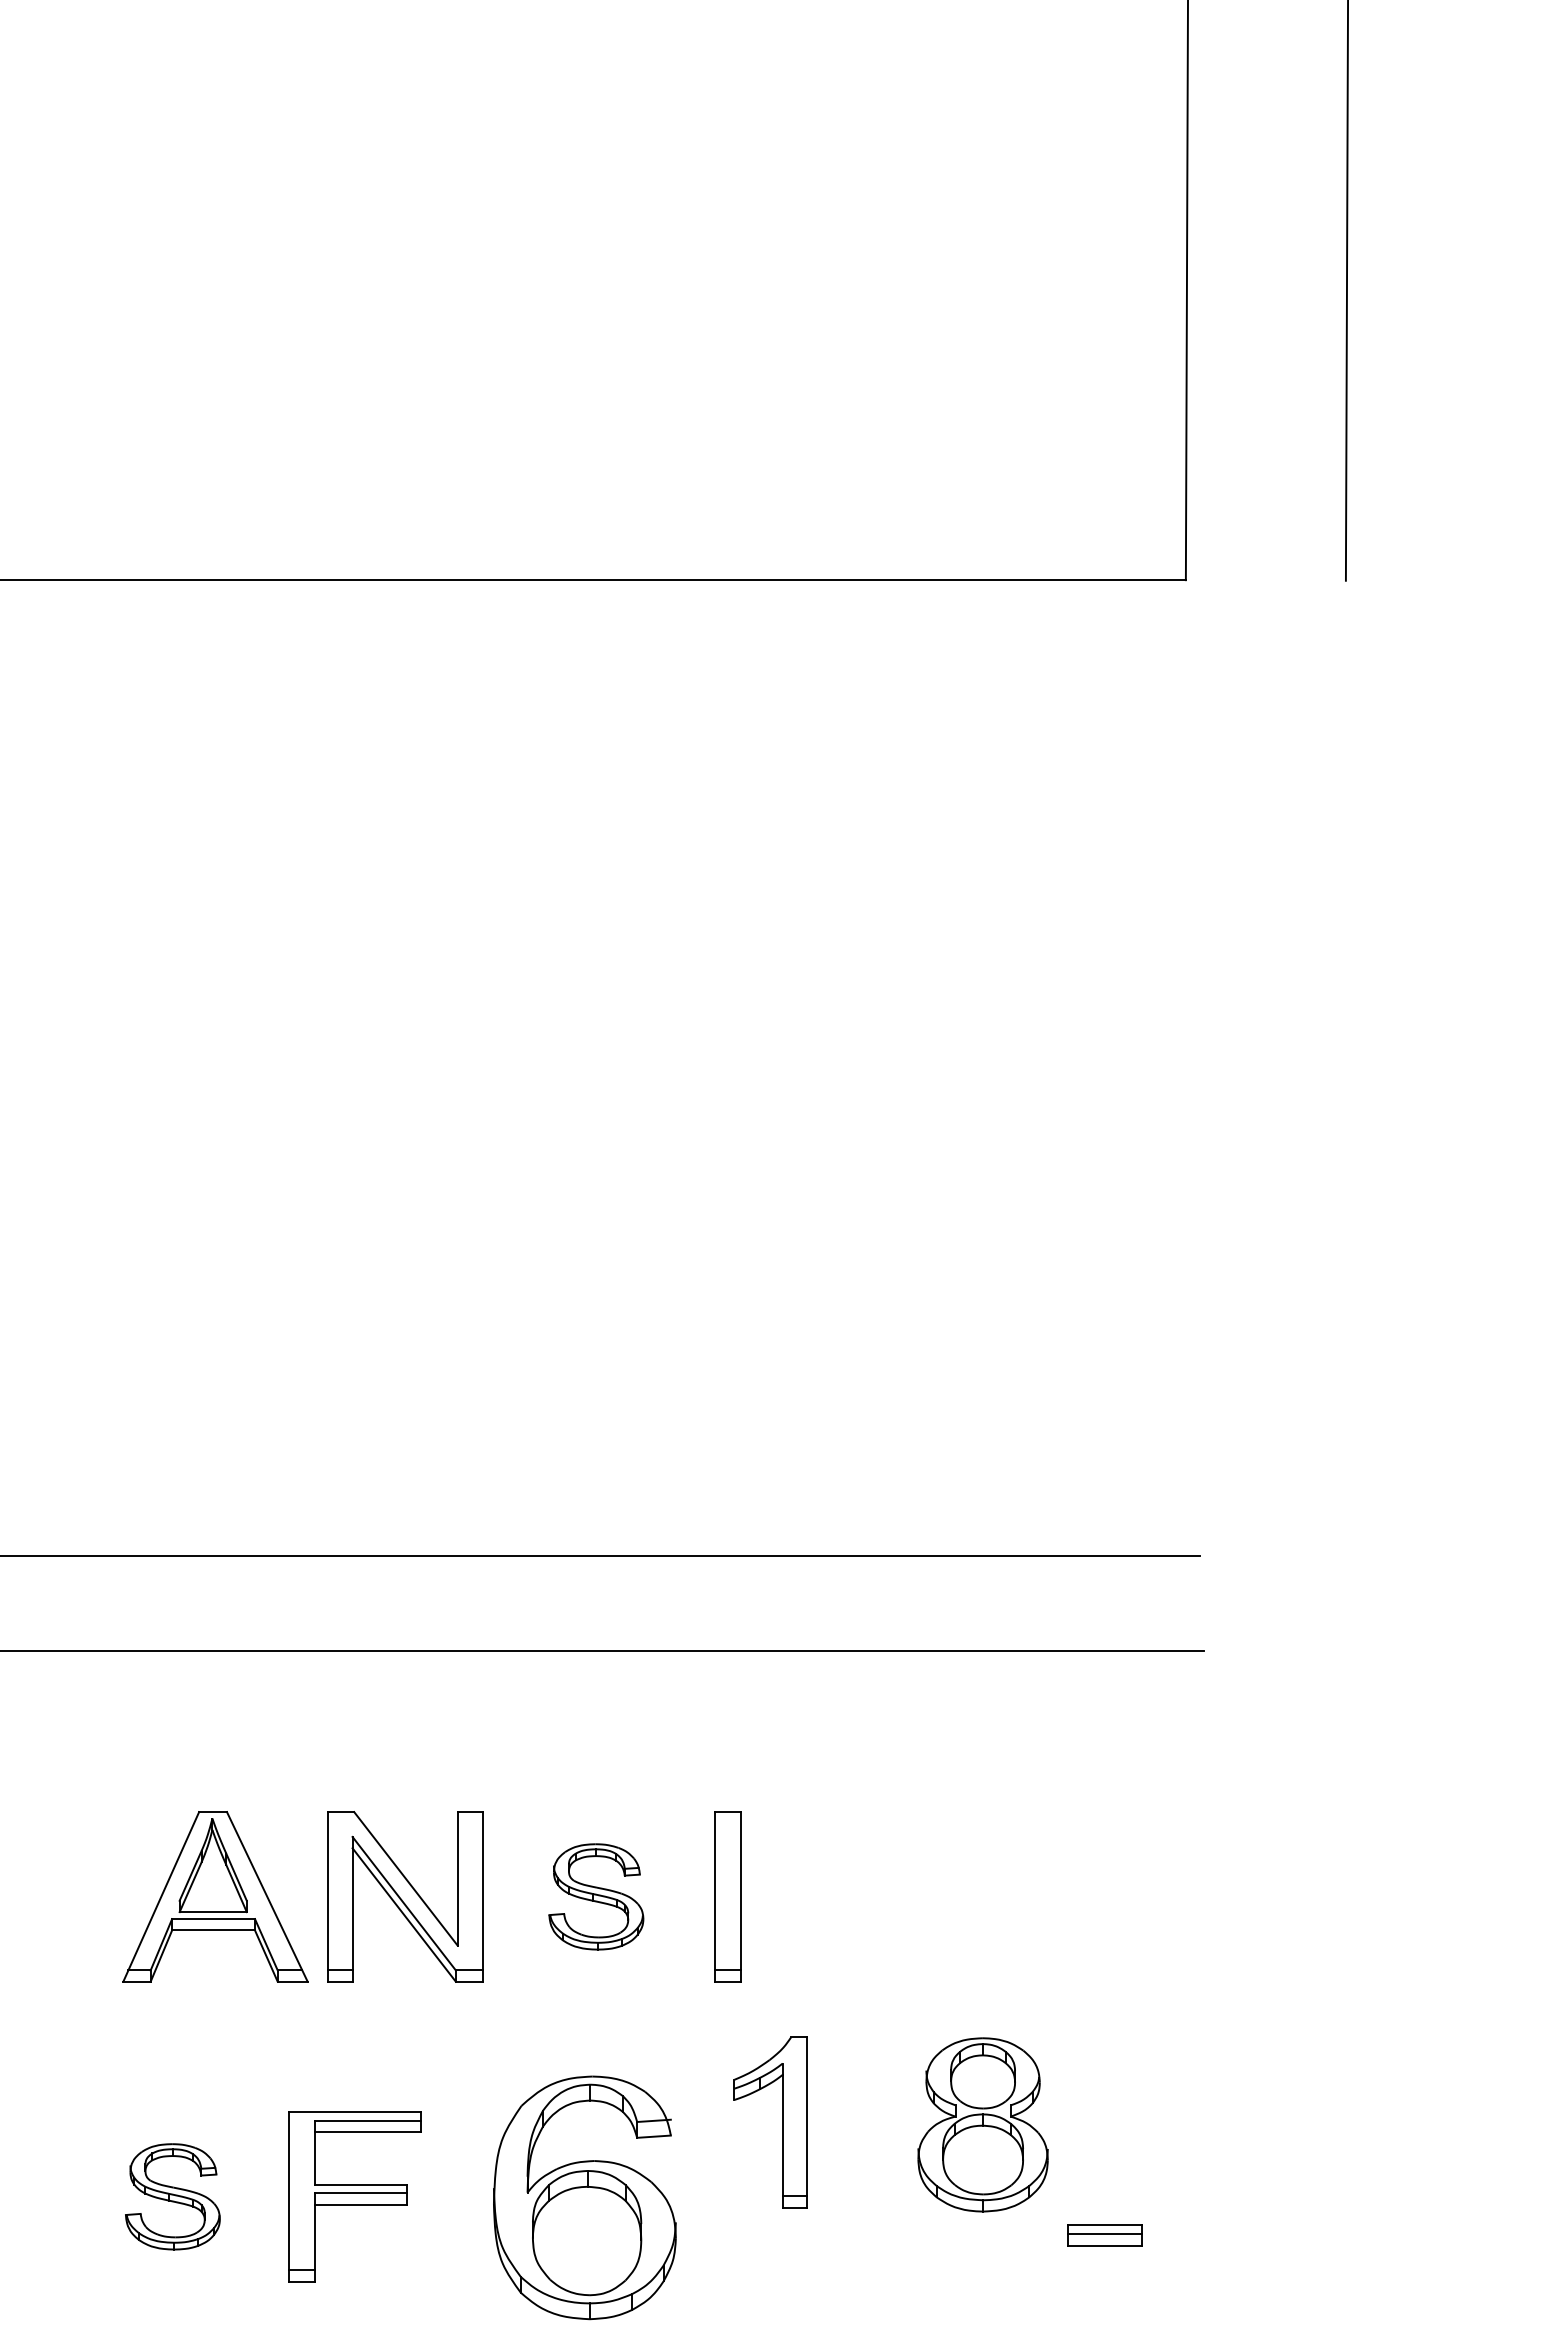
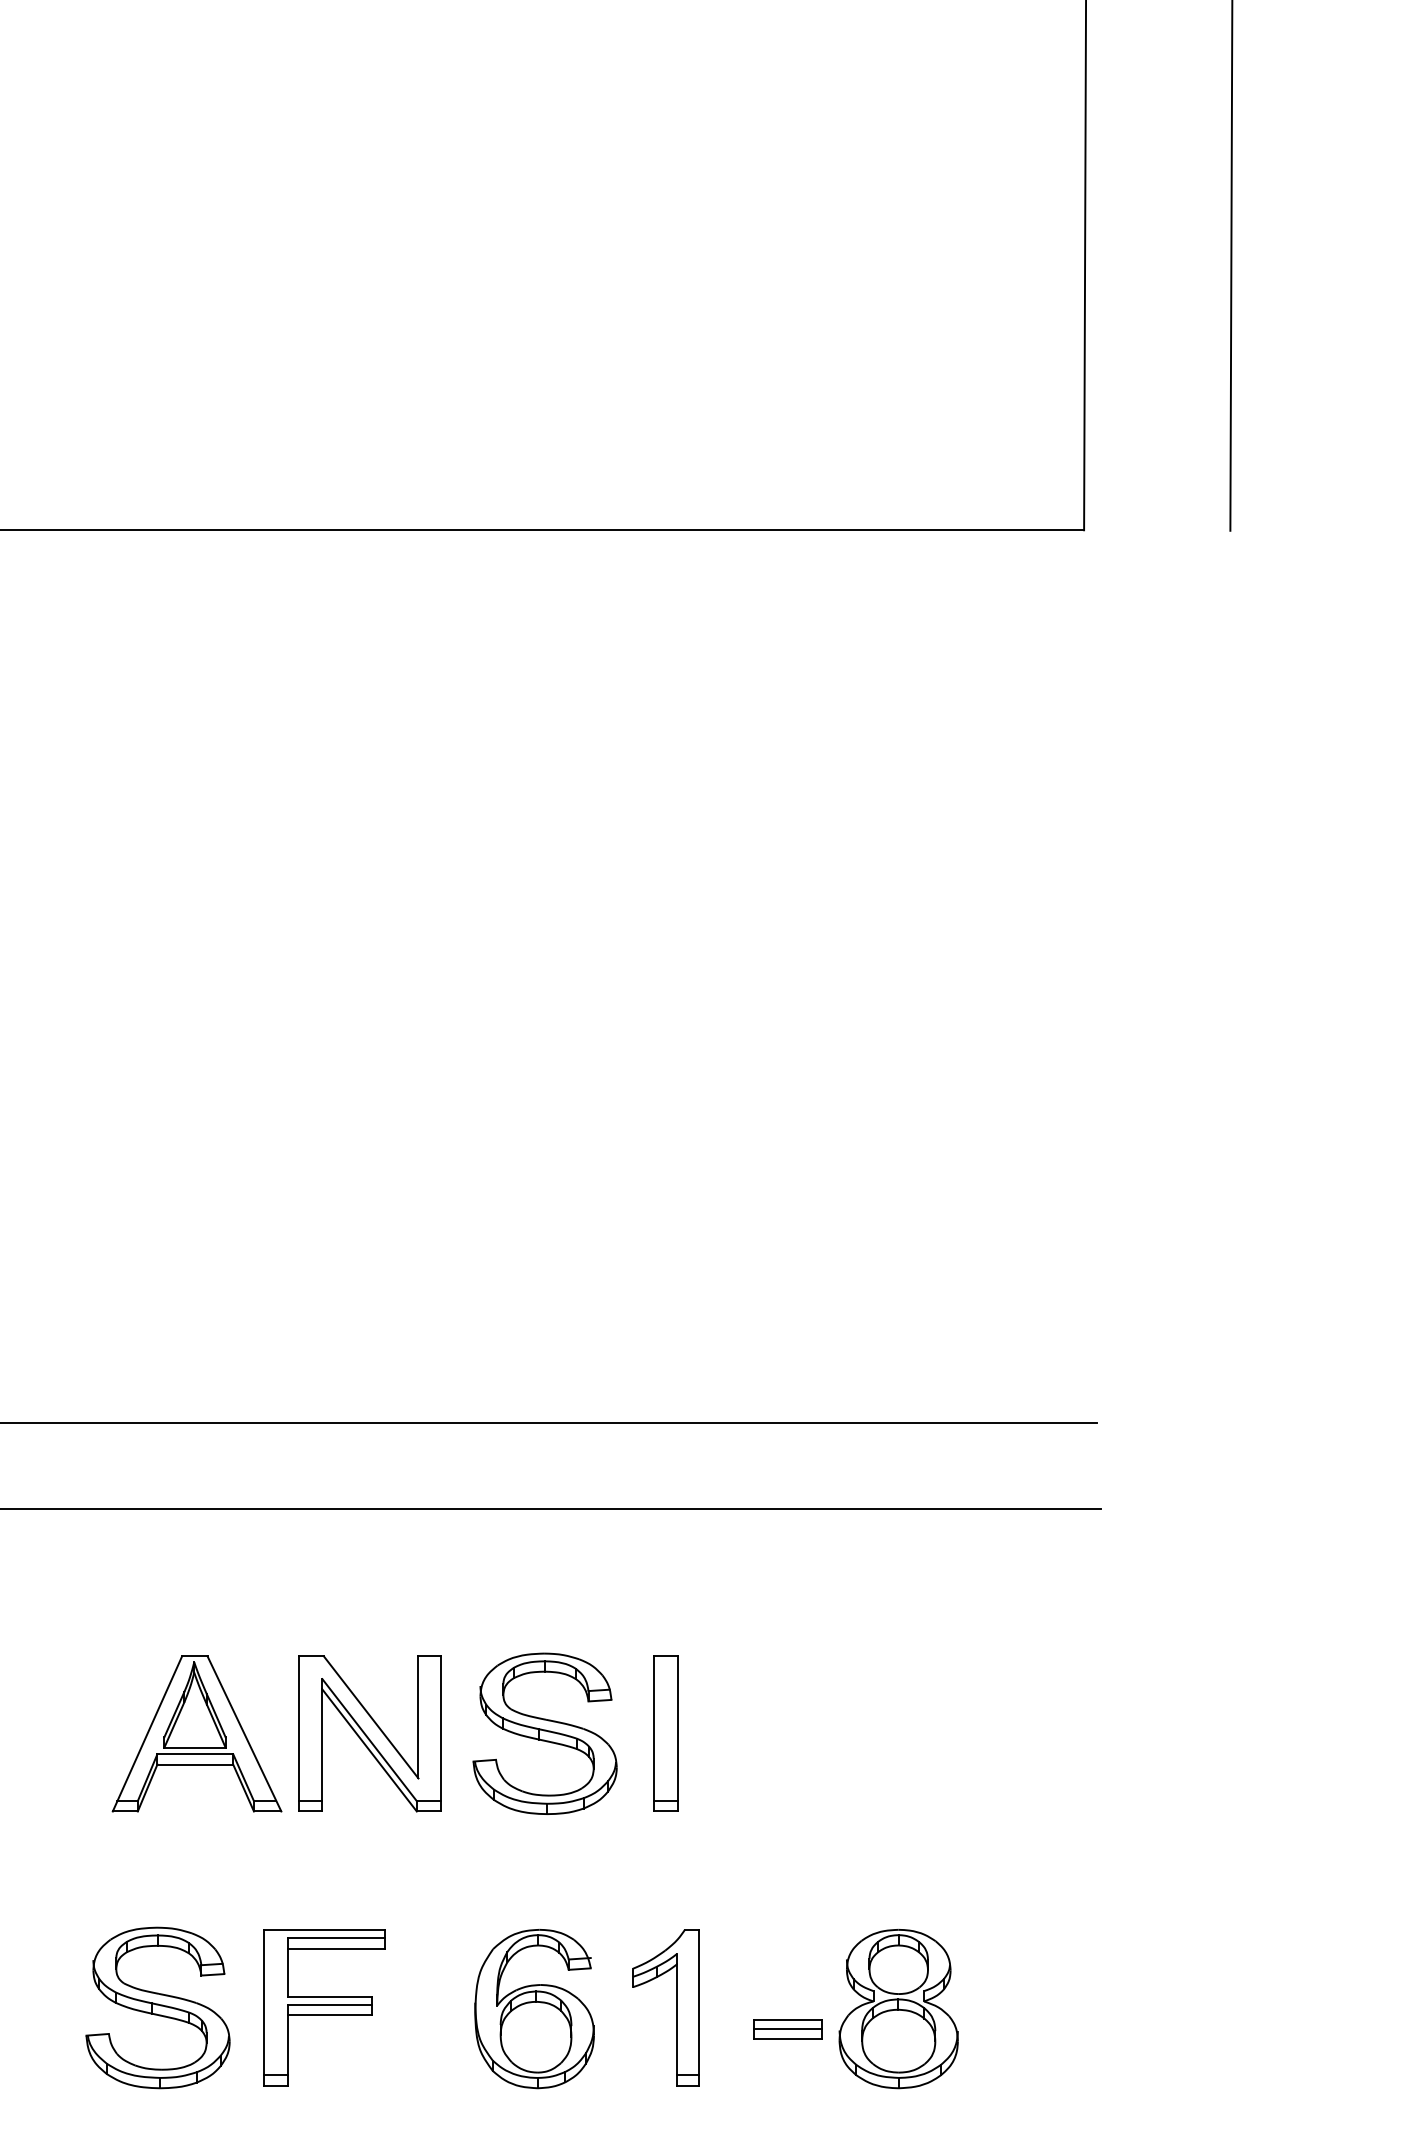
part: (596, 1896) -> (545, 1733), size x1.67
part: (782, 2122) -> (676, 2007), moved
part: (982, 2124) -> (898, 2008), moved
part: (172, 2196) -> (157, 2007), size x1.67
part: (584, 2197) -> (534, 2008), size x0.71
part: (1104, 2235) -> (787, 2029), moved

